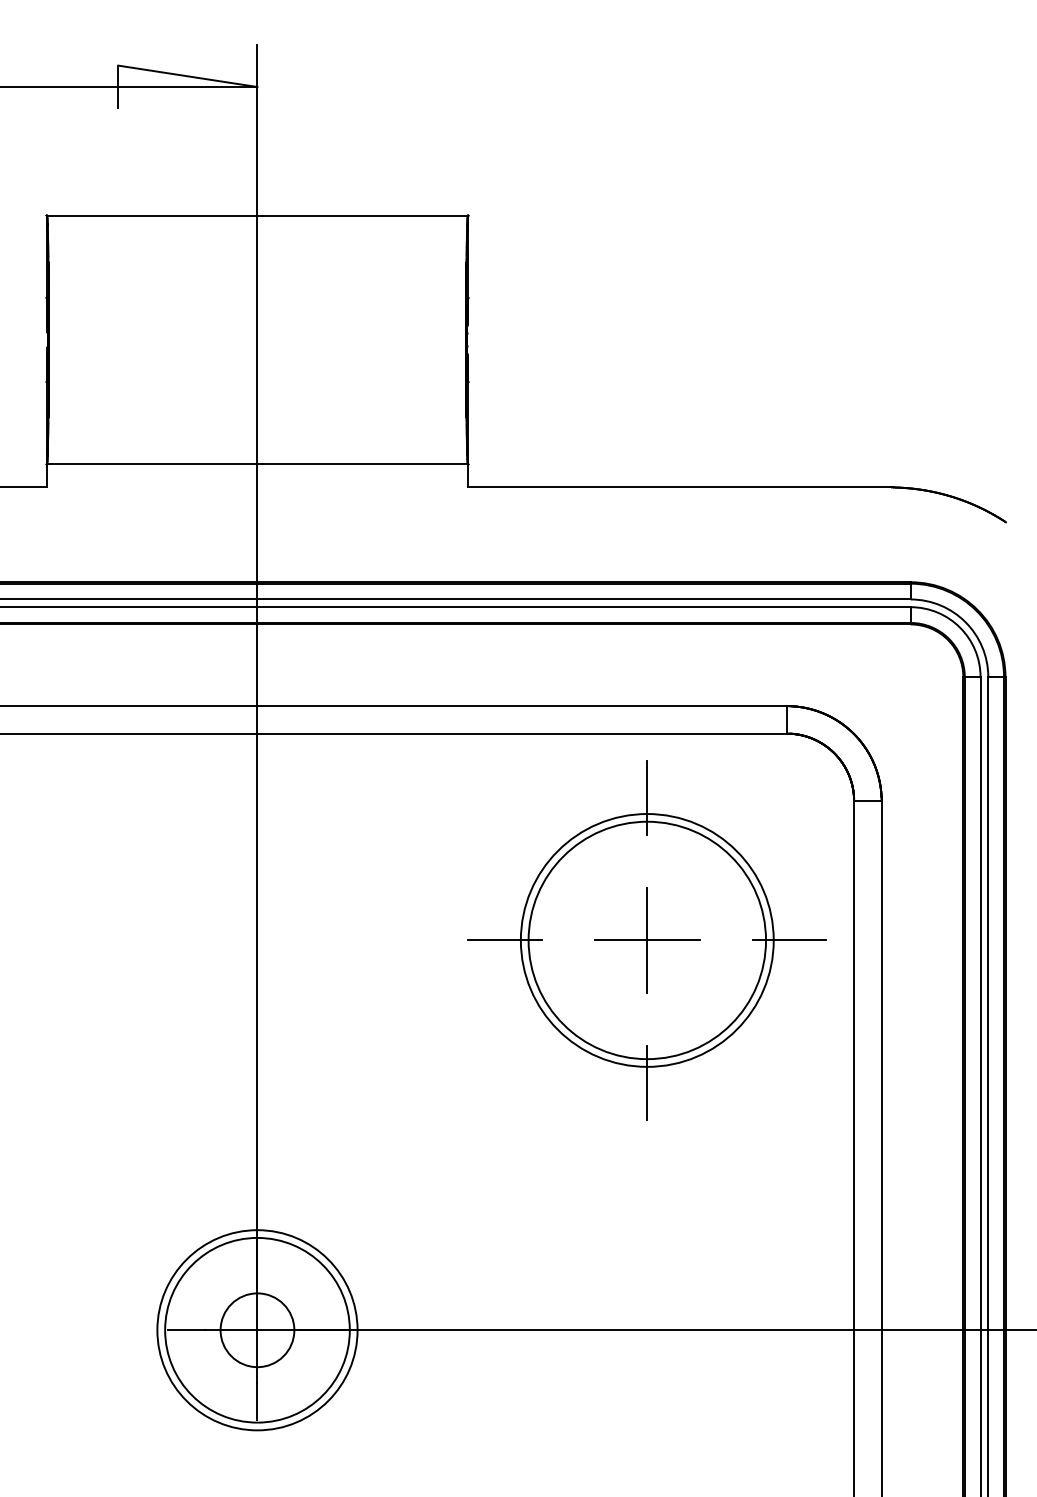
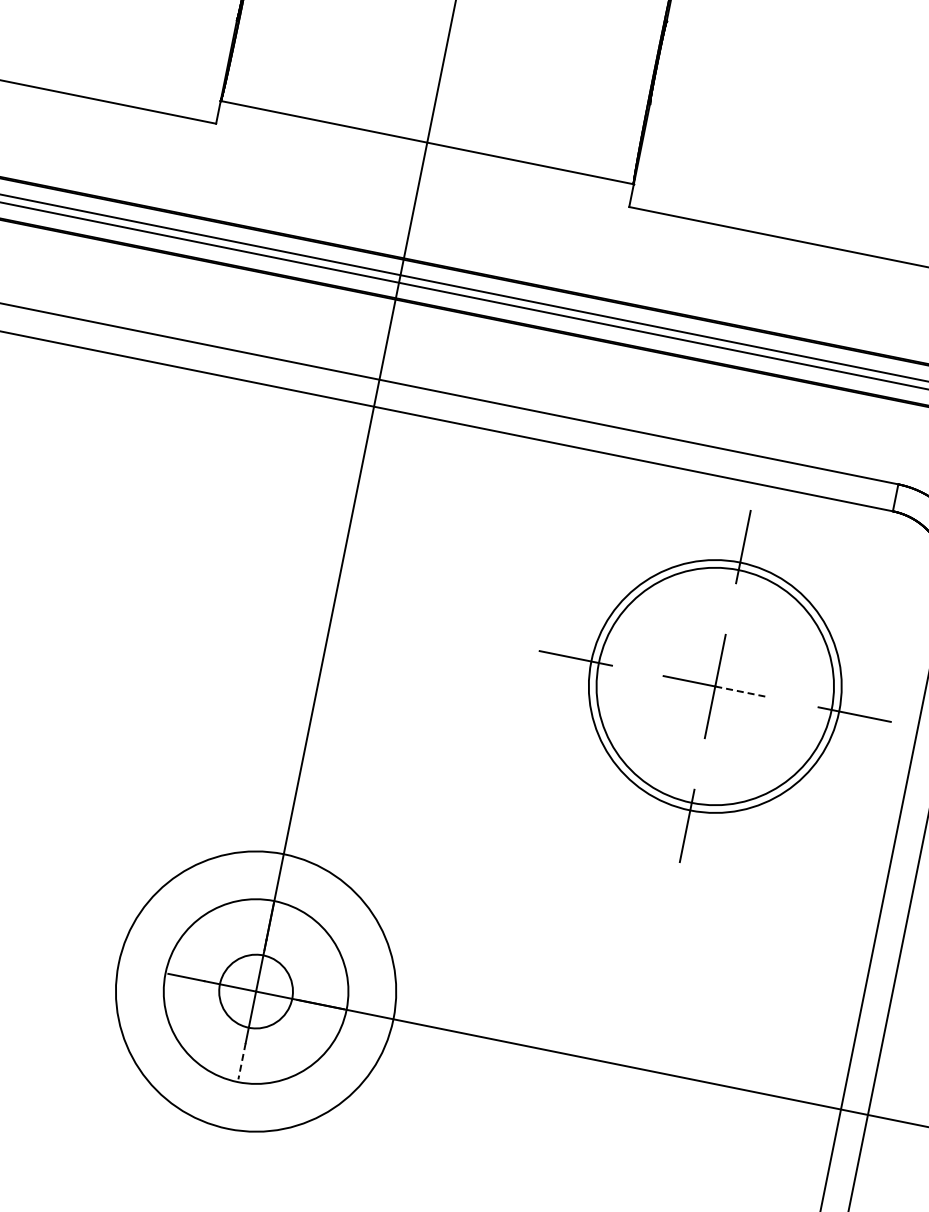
line: (674, 940) -> (741, 691), solid -> dashed
circle: (257, 1330) -> (256, 991), size x1.4
line: (257, 1401) -> (242, 1061), solid -> dashed

